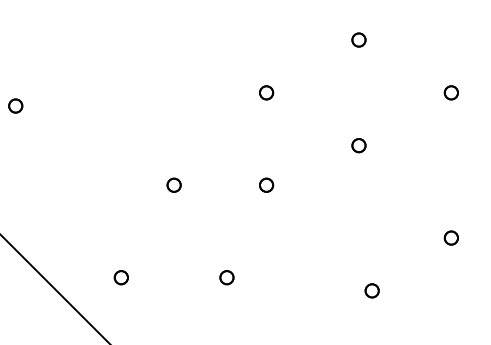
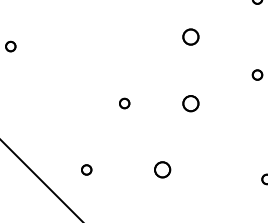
part: (266, 92) -> (191, 36), size x1.6
part: (266, 184) -> (191, 102), size x1.6
part: (226, 277) -> (162, 169), size x1.6

